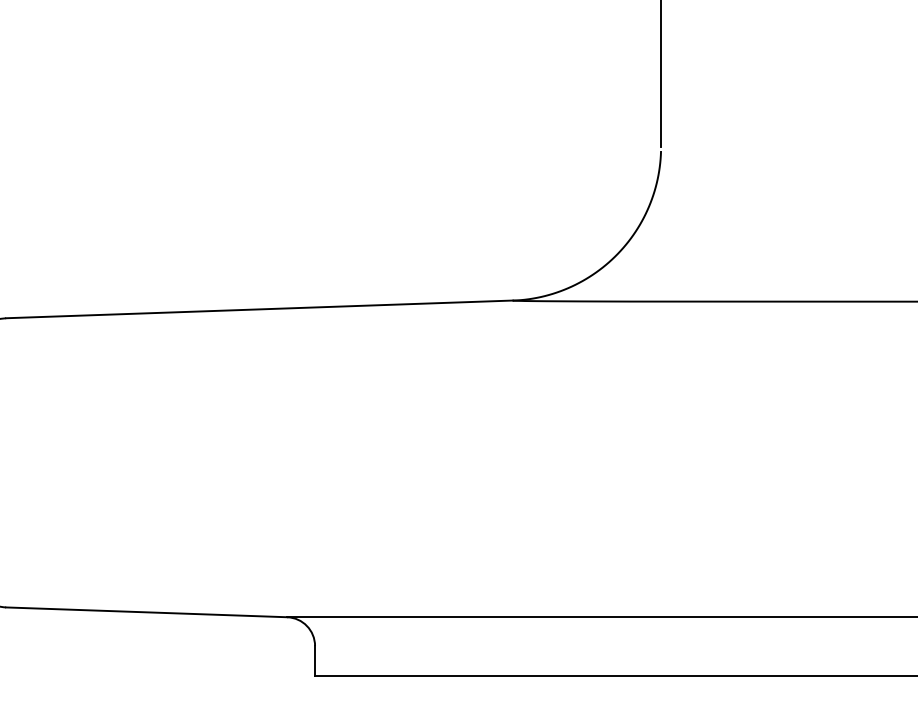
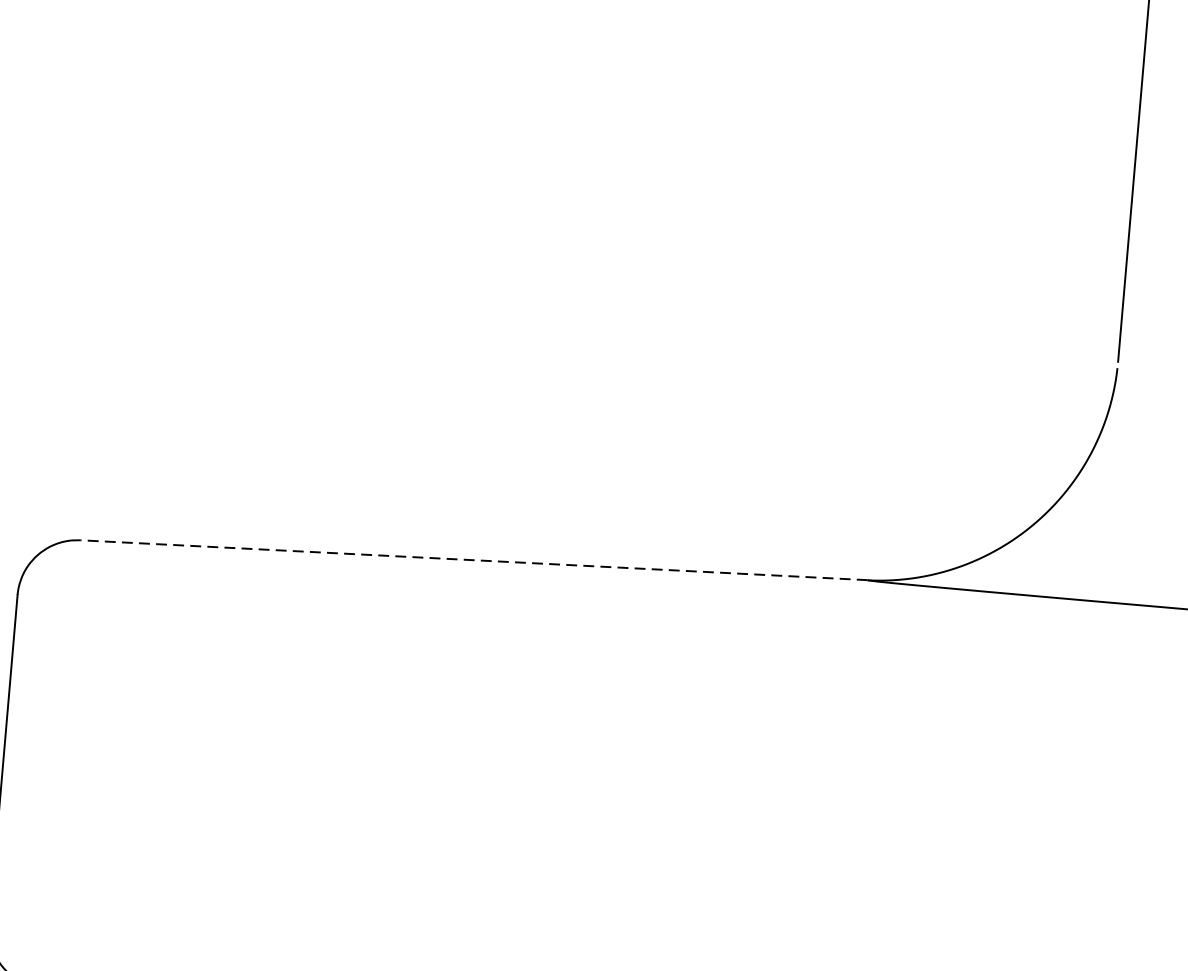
line: (258, 309) -> (472, 560), solid -> dashed

